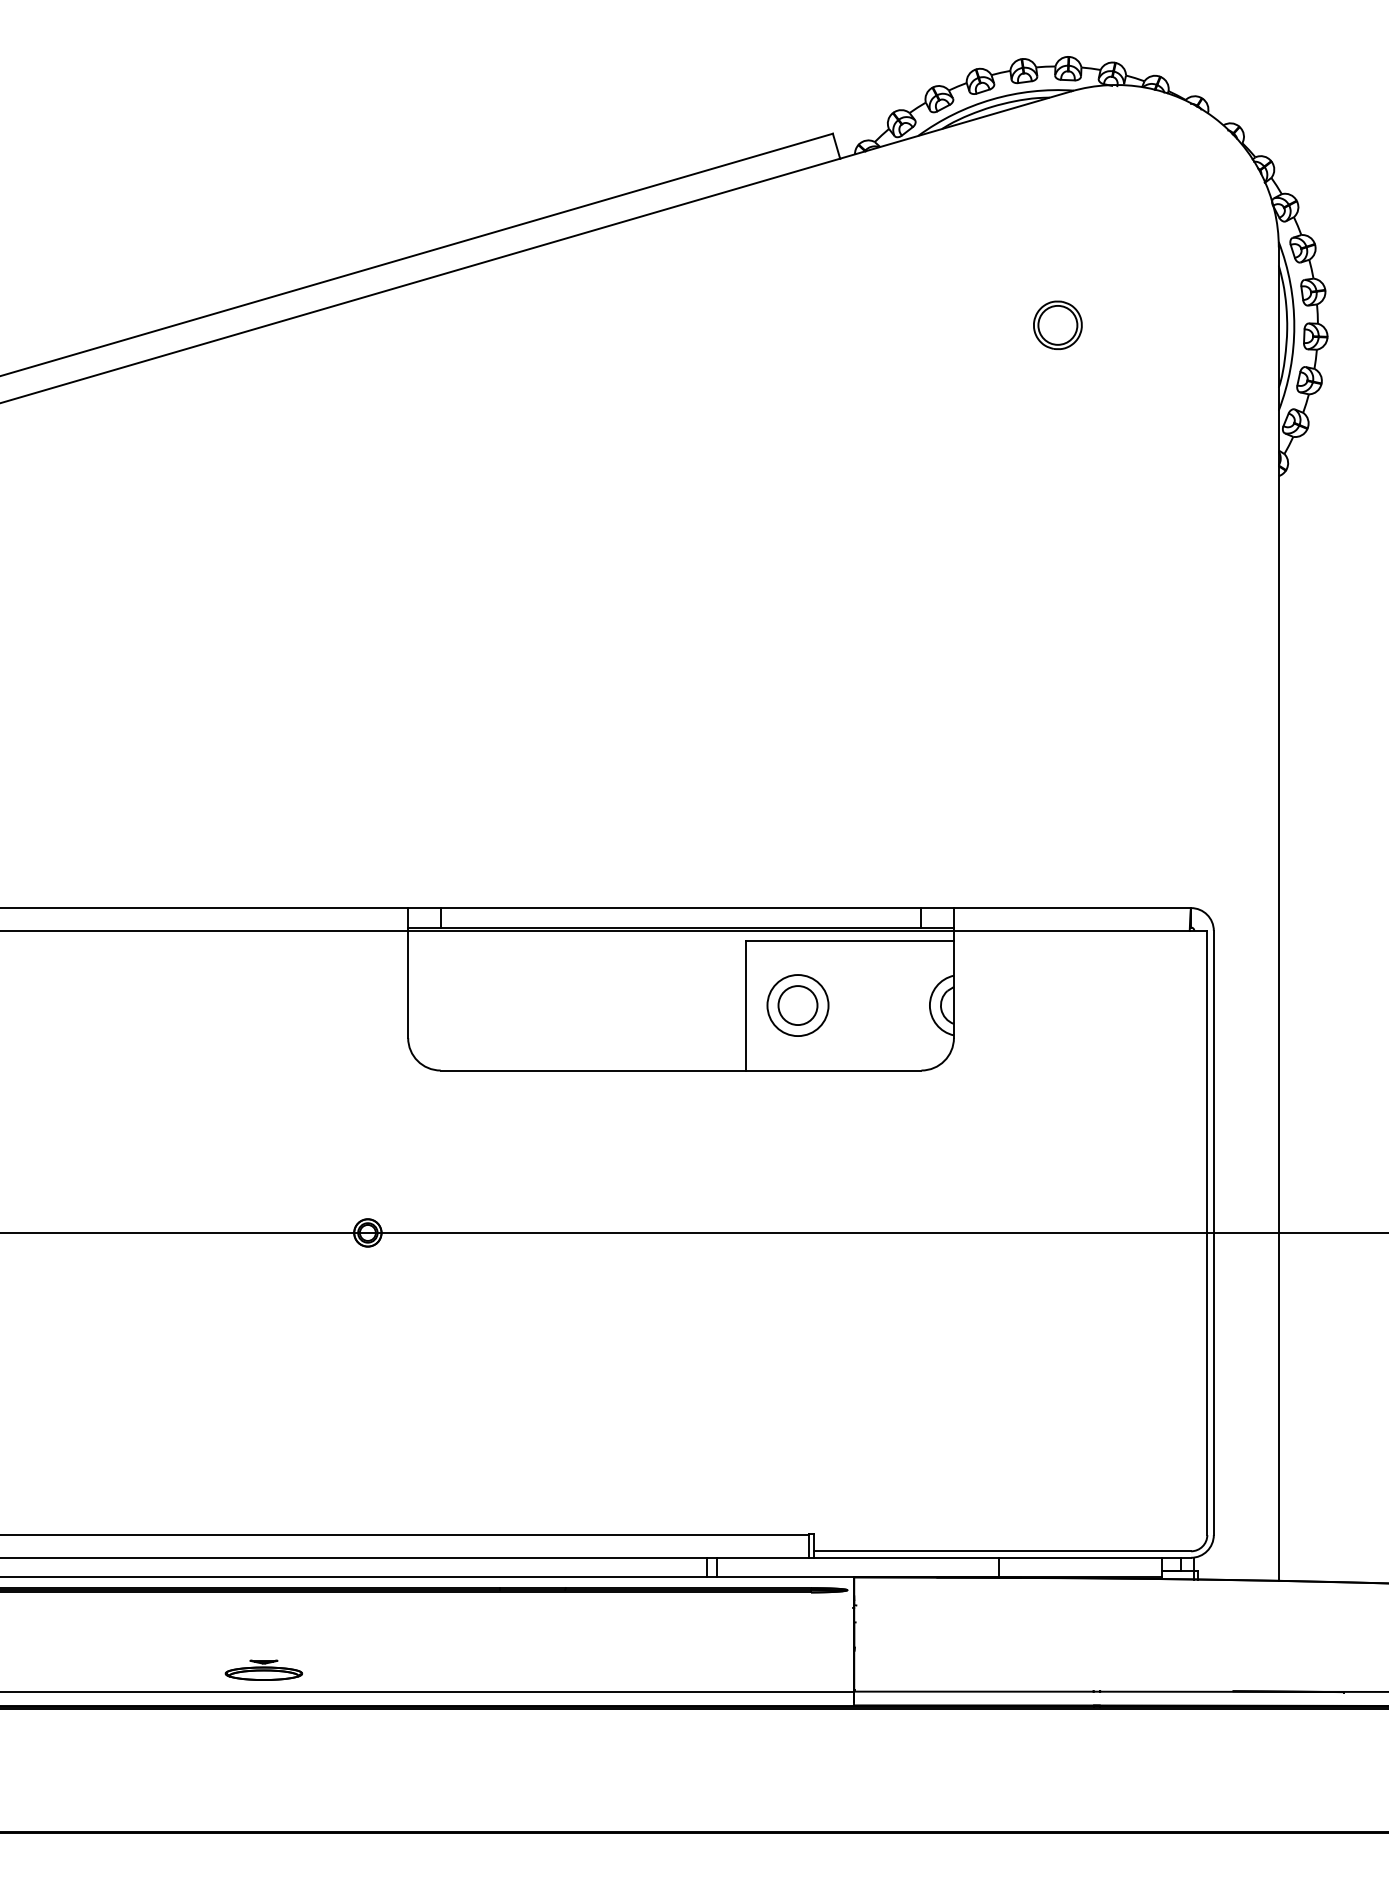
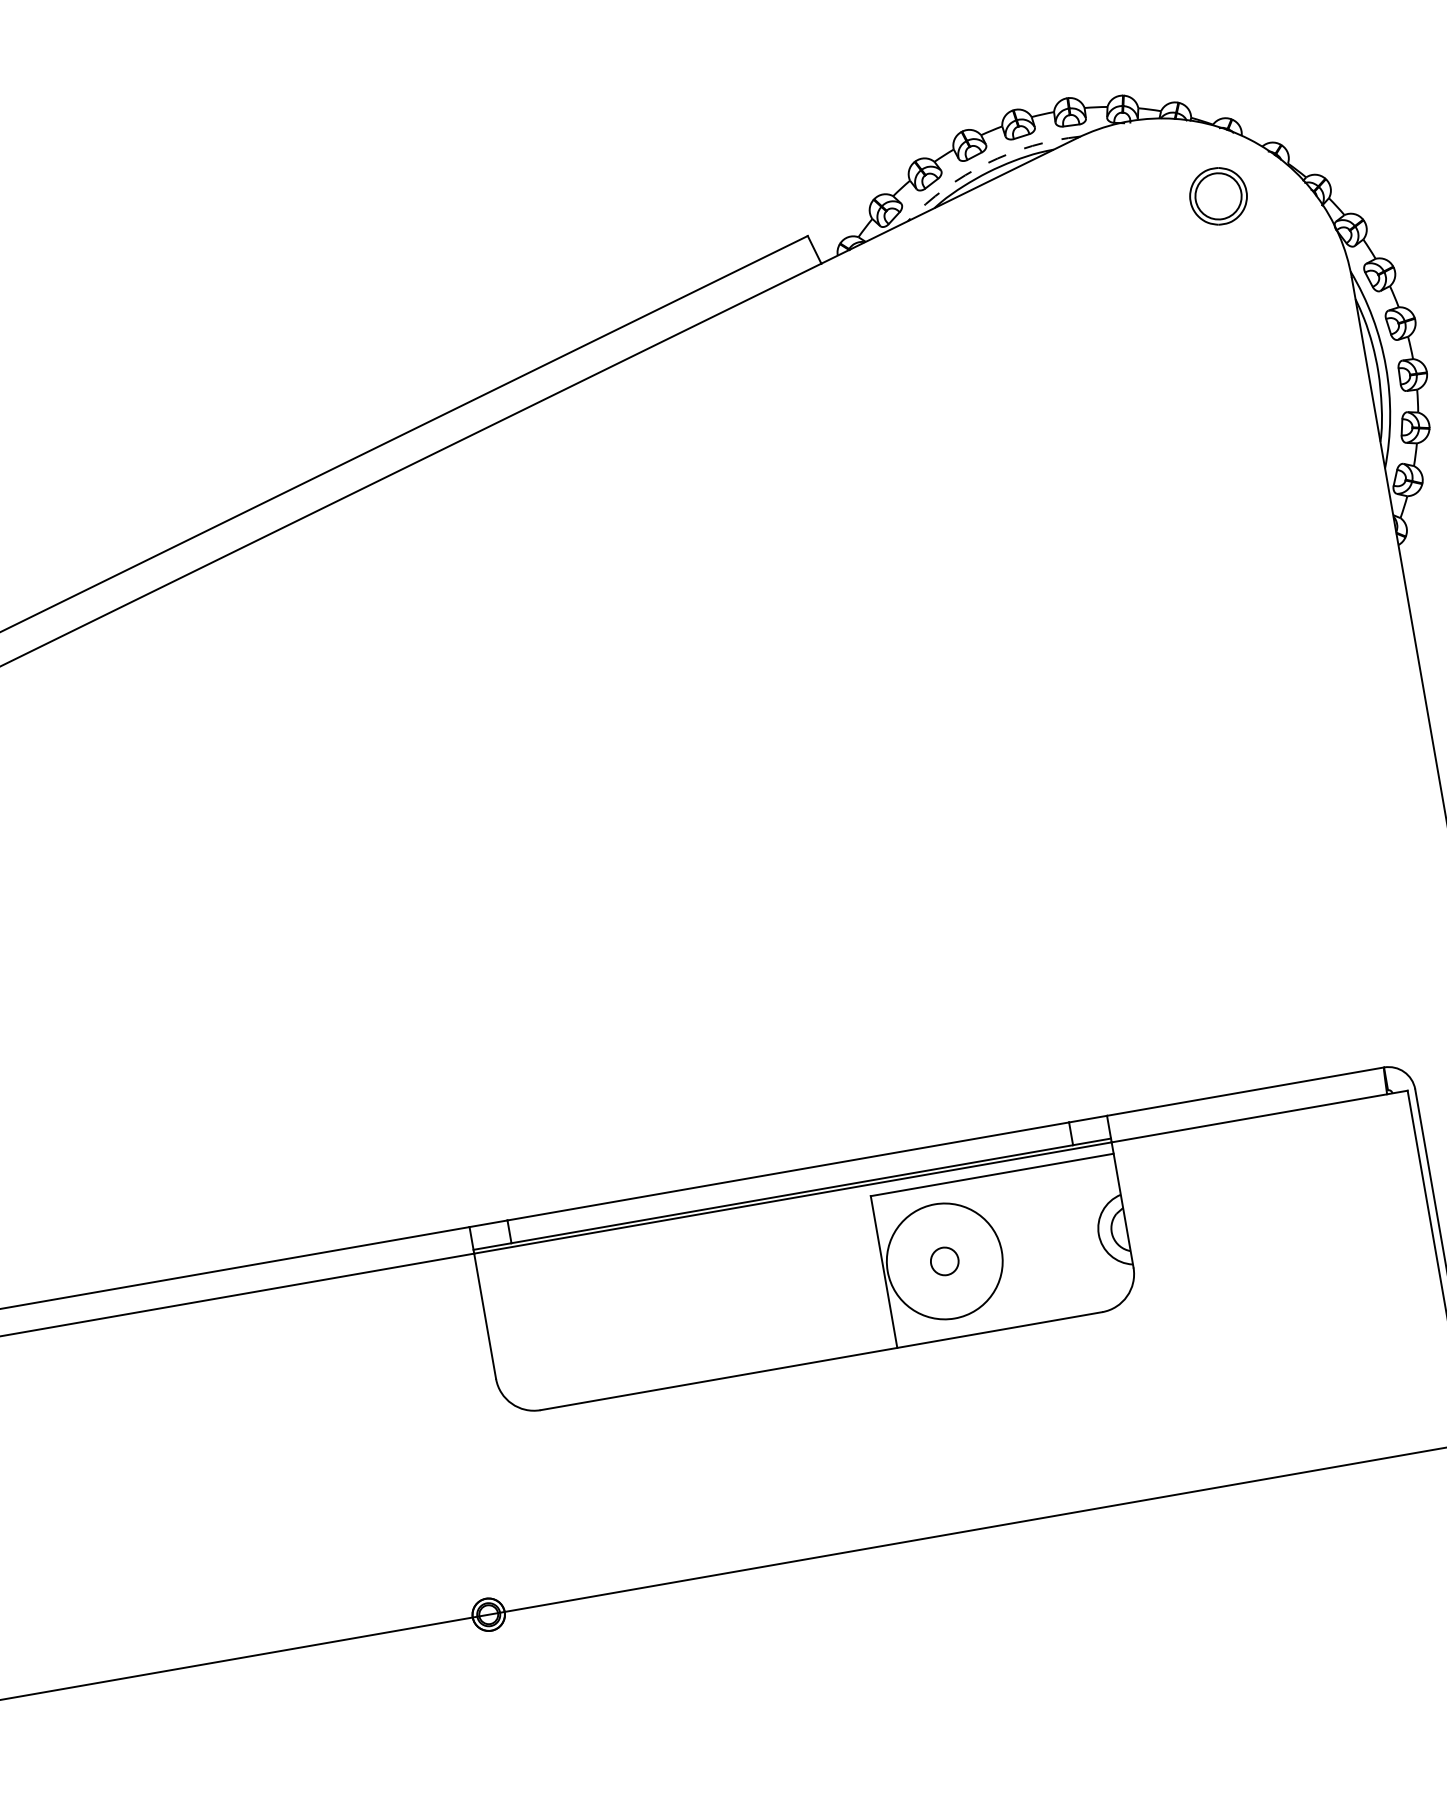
arc: (992, 99) -> (987, 163), solid -> dashed
part: (1057, 324) -> (1217, 195), moved
circle: (797, 1005) -> (944, 1261), size x0.6
circle: (797, 1005) -> (944, 1261), size x1.6

